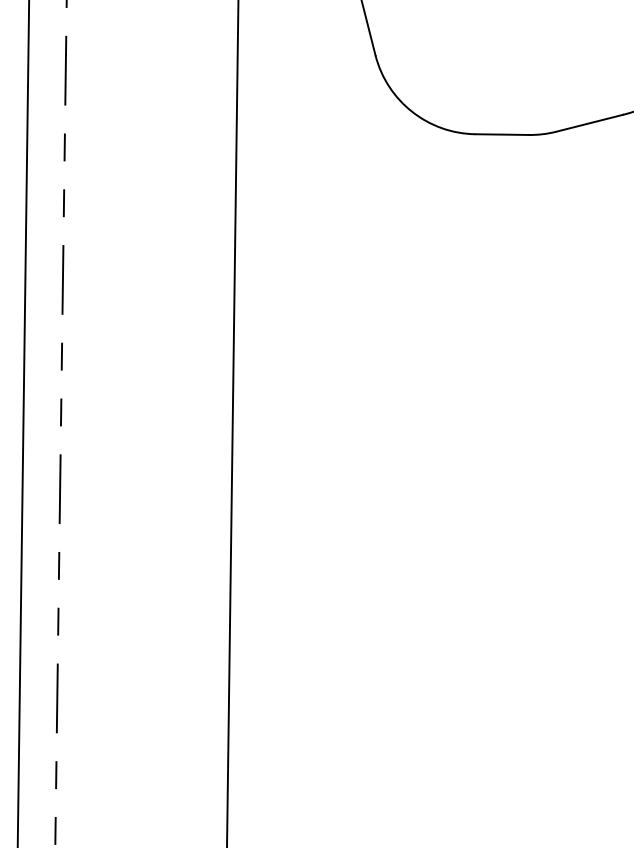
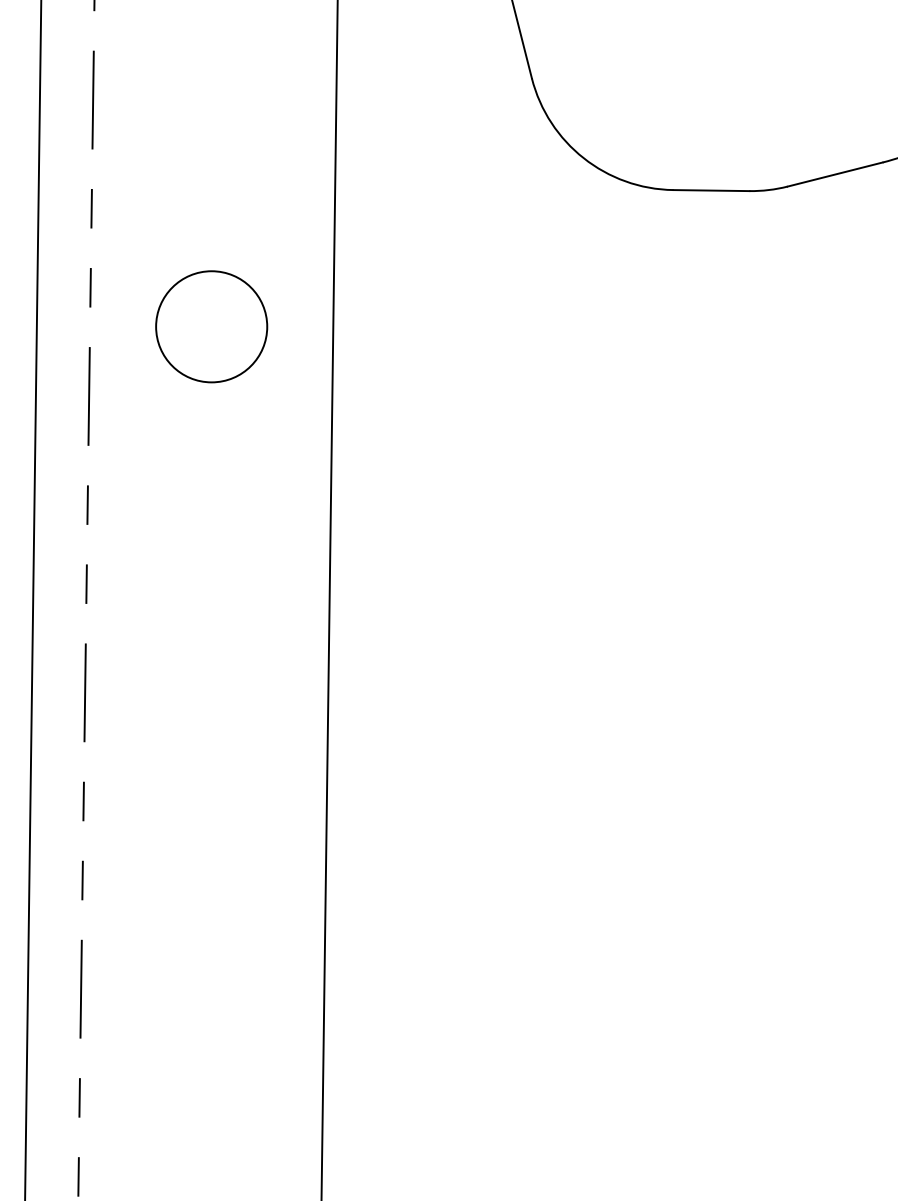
circle: (149, 230) -> (211, 326), added

